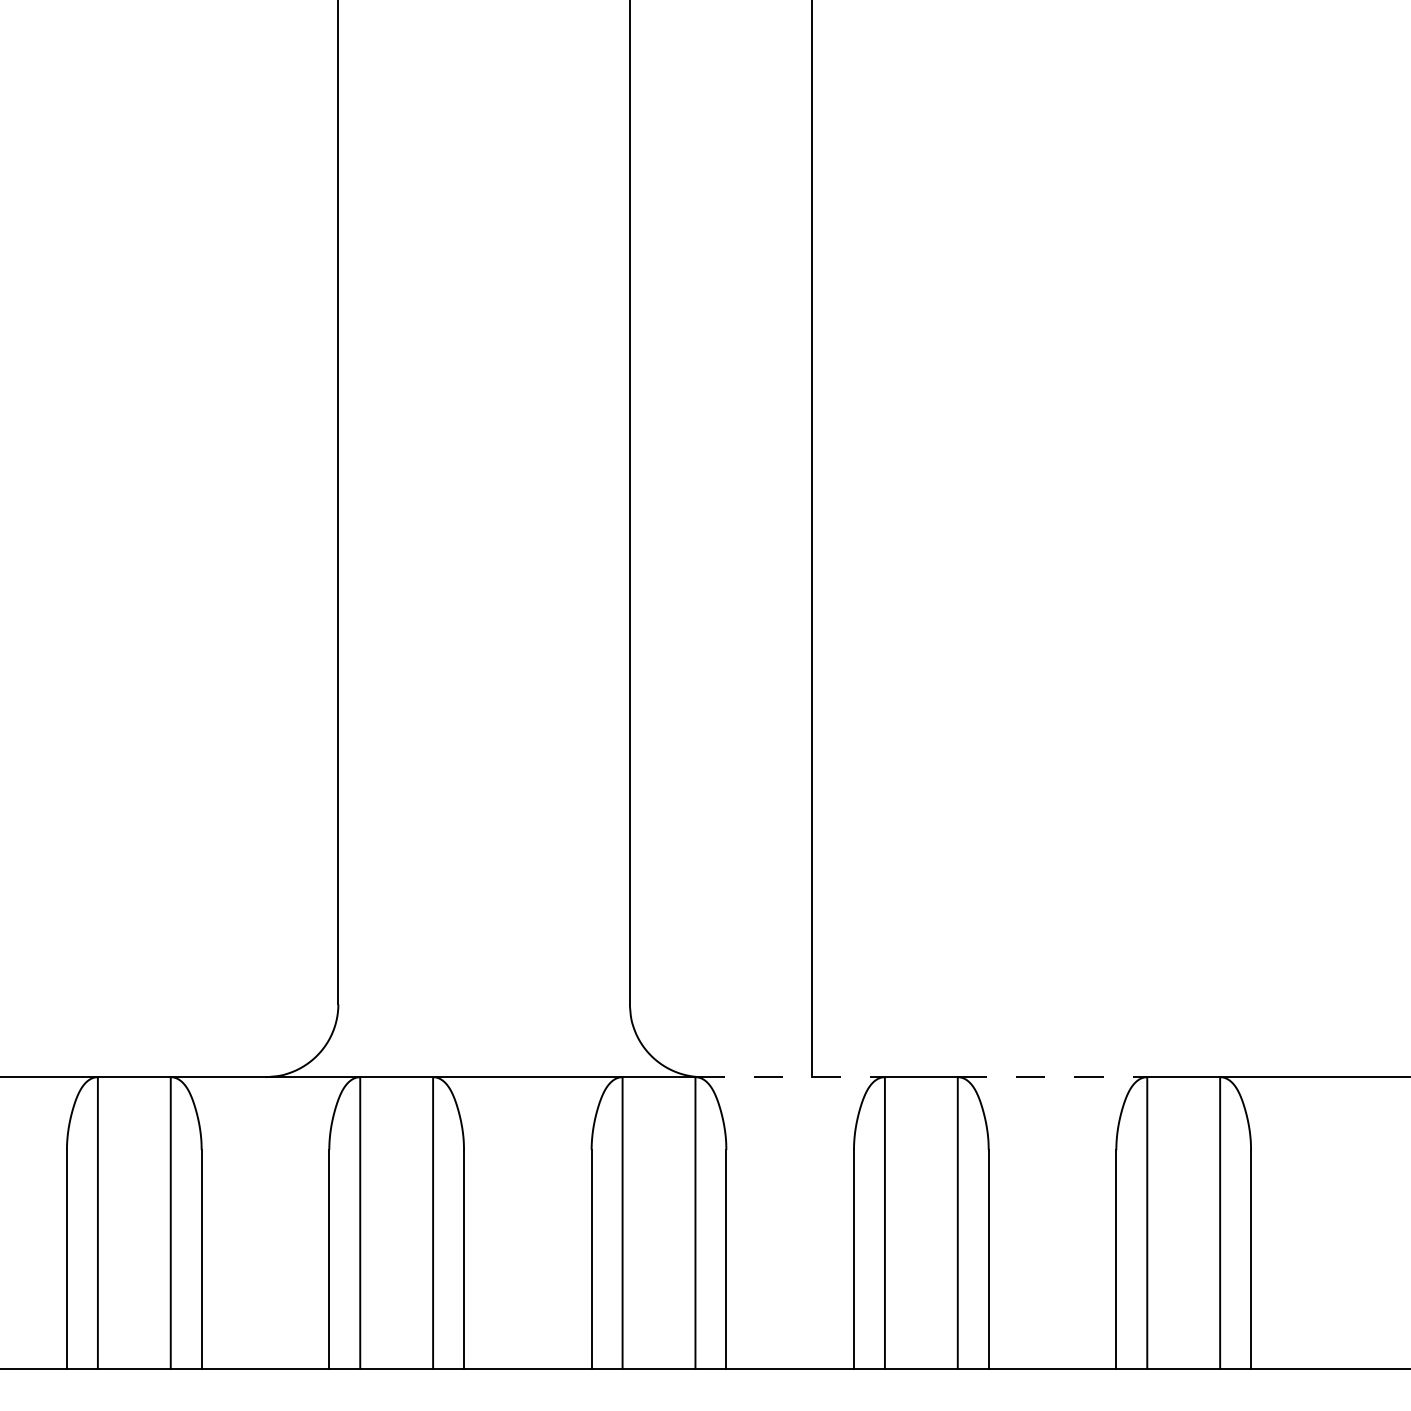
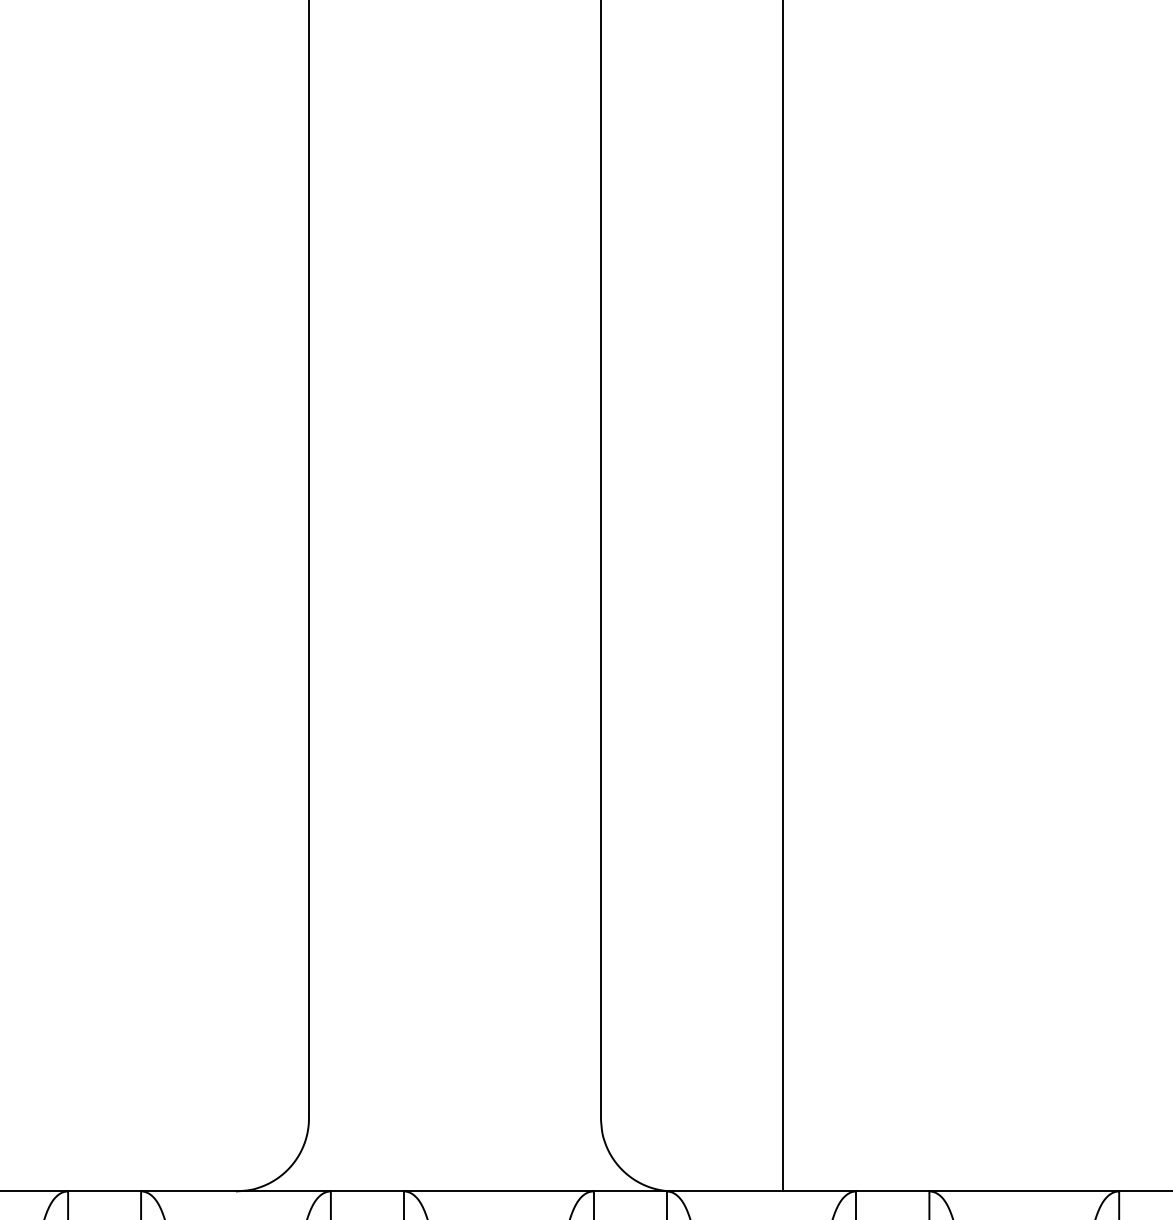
line: (790, 1077) -> (761, 1191), dashed -> solid
line: (1052, 1077) -> (1024, 1191), dashed -> solid

